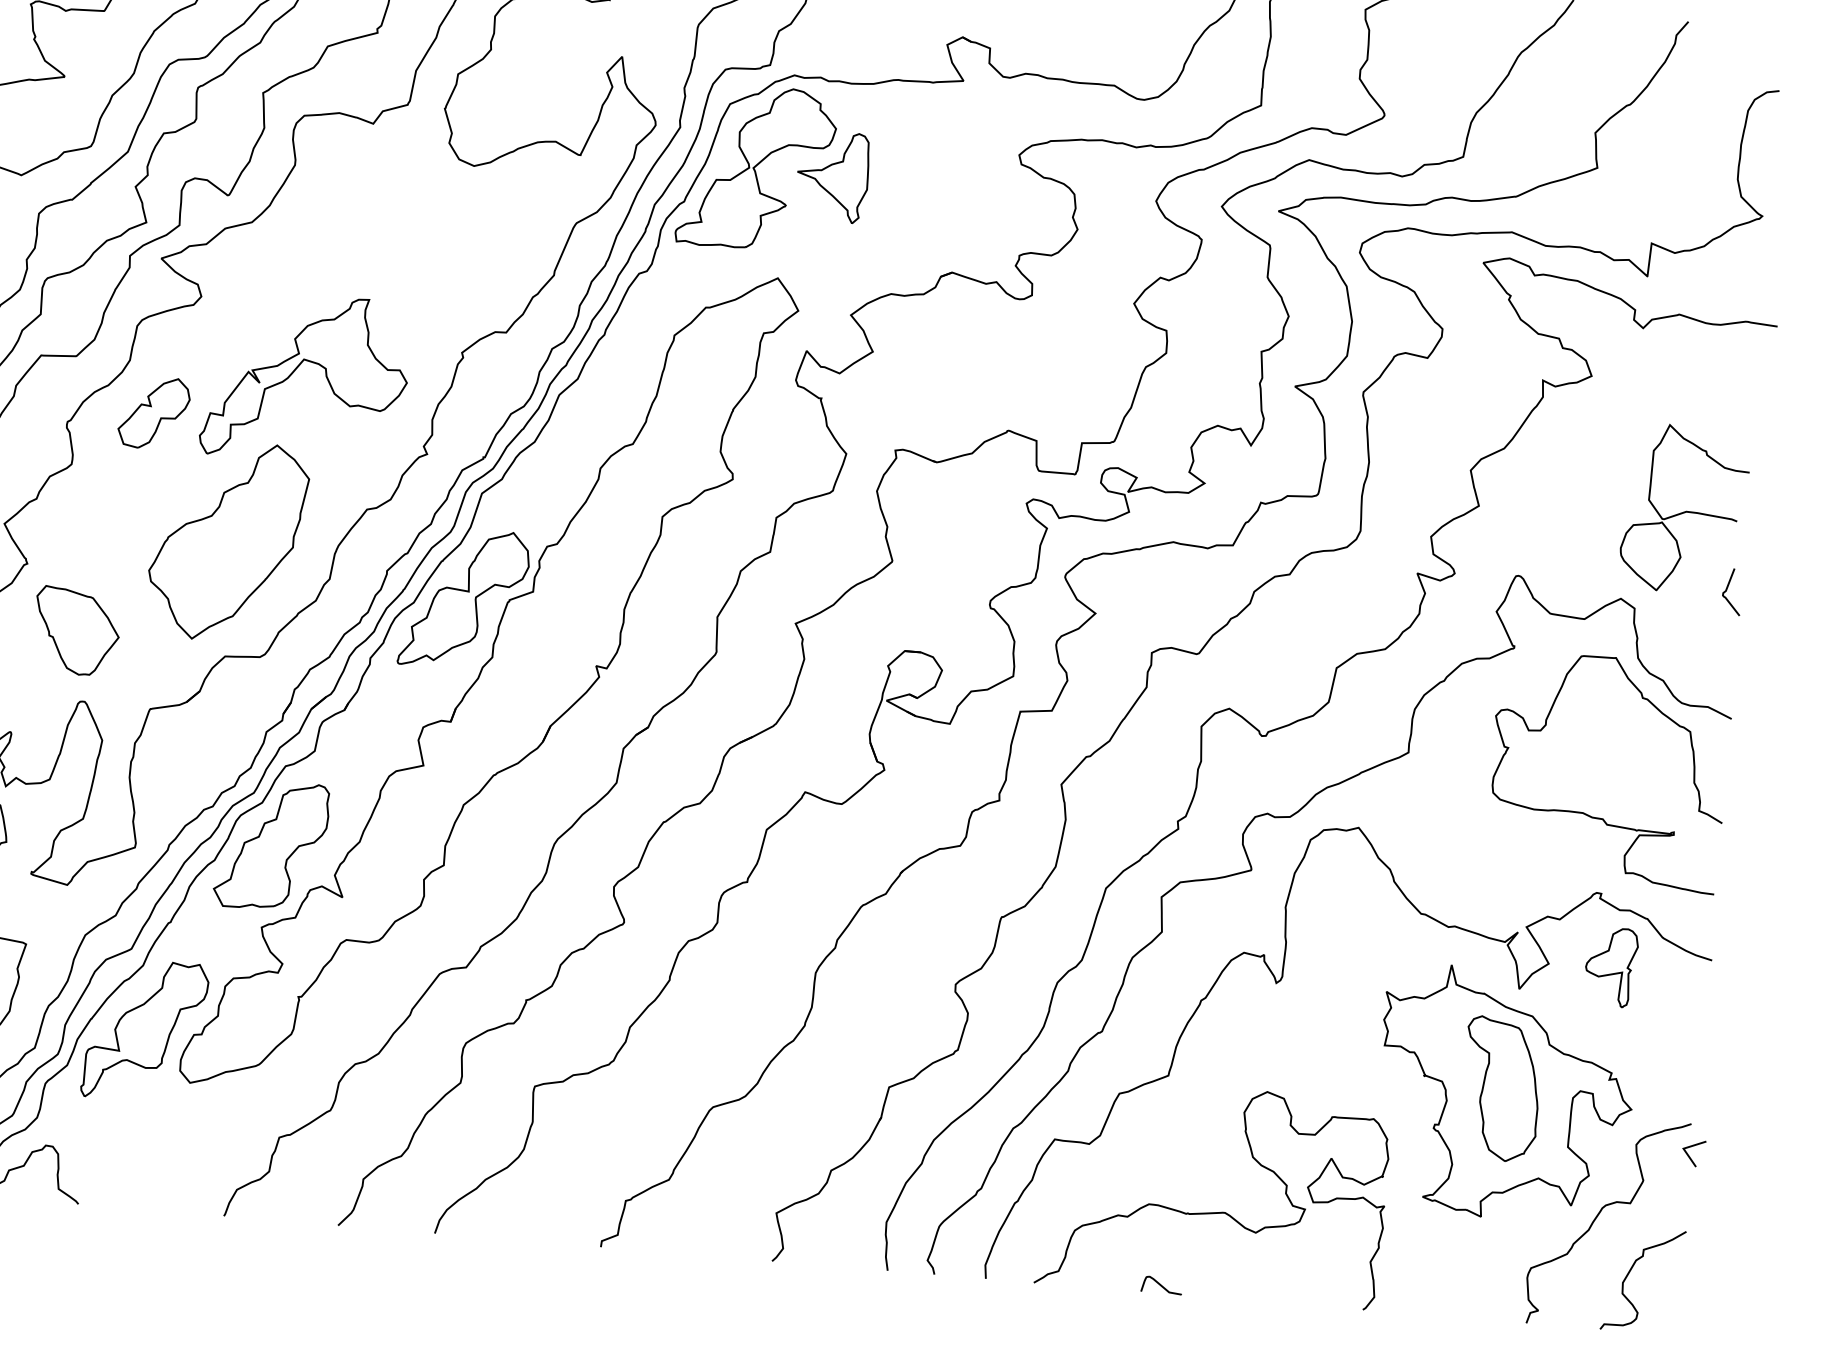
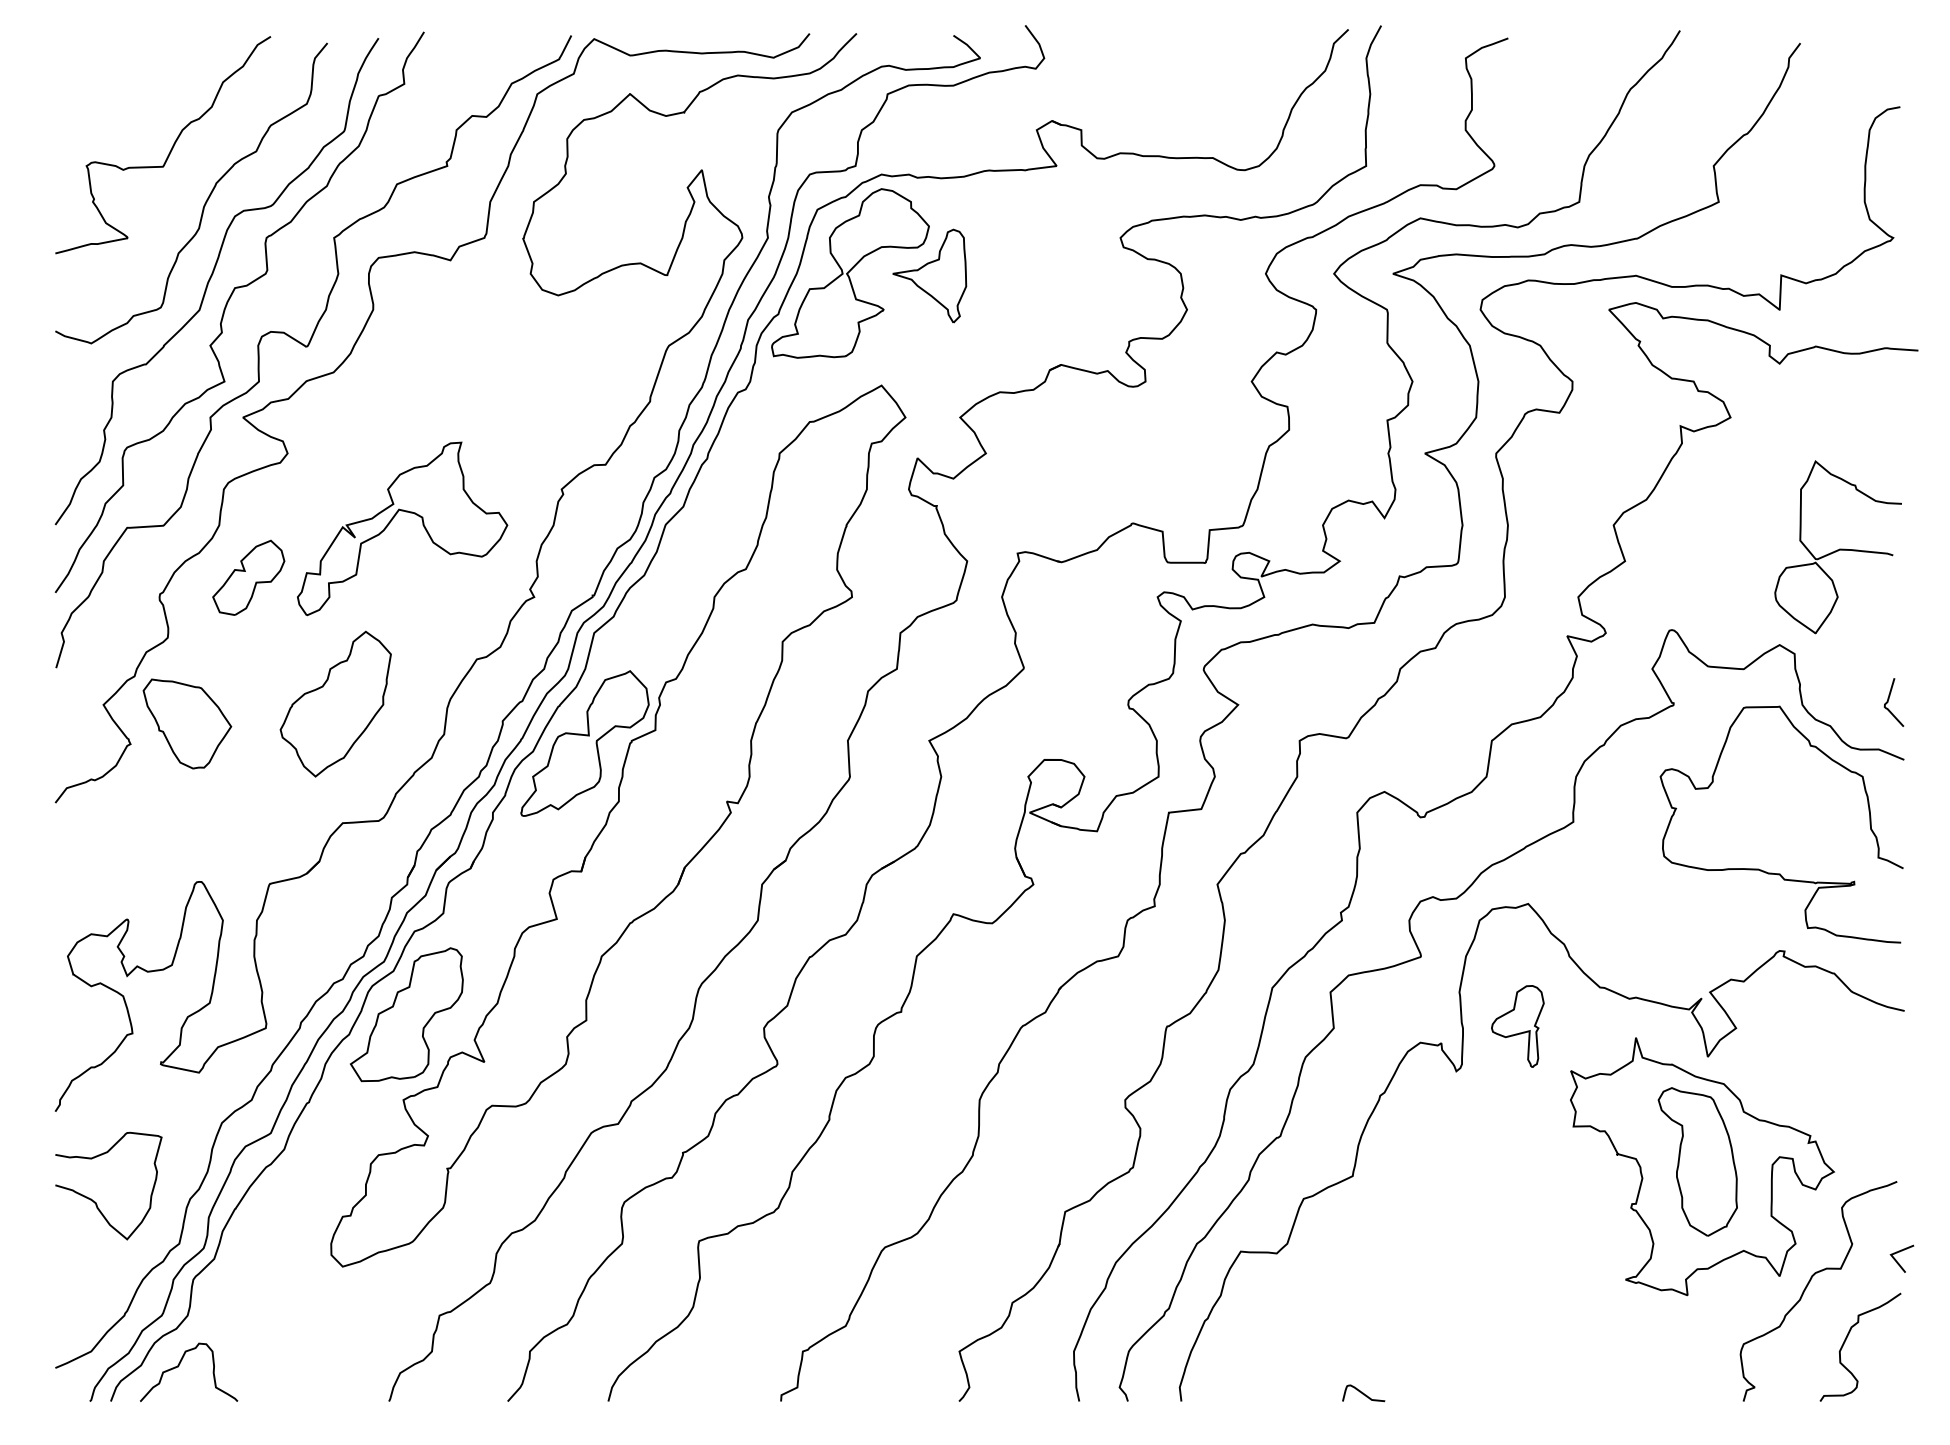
part: (227, 540) -> (335, 703), size x0.7
curve: (1728, 588) -> (1889, 699), moved
part: (76, 631) -> (187, 723), moved
part: (1610, 967) -> (1517, 1026), moved
part: (144, 1030) -> (291, 1216), removed
line: (1689, 1155) -> (1897, 1261), moved
curve: (1217, 1211) -> (1415, 1312), removed

